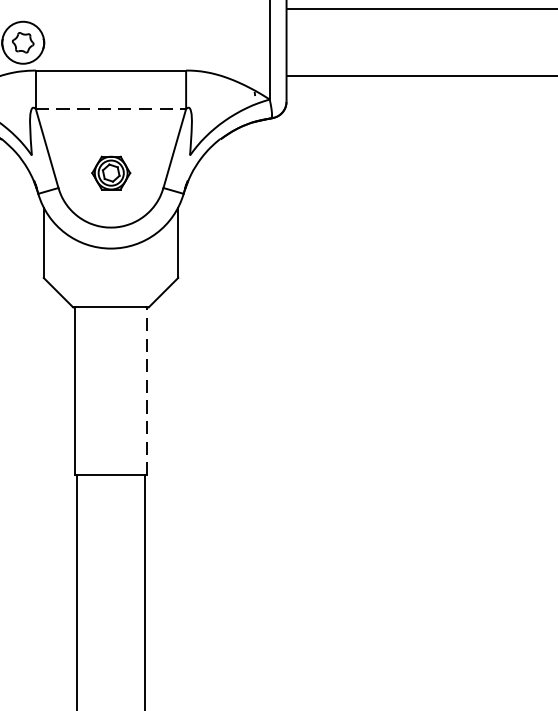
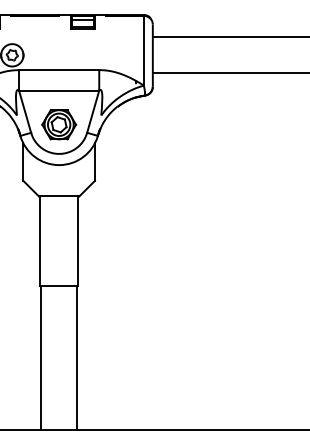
line: (111, 108) -> (59, 90), dashed -> solid
part: (111, 172) -> (59, 124), size x1.67
line: (147, 391) -> (78, 241), dashed -> solid

